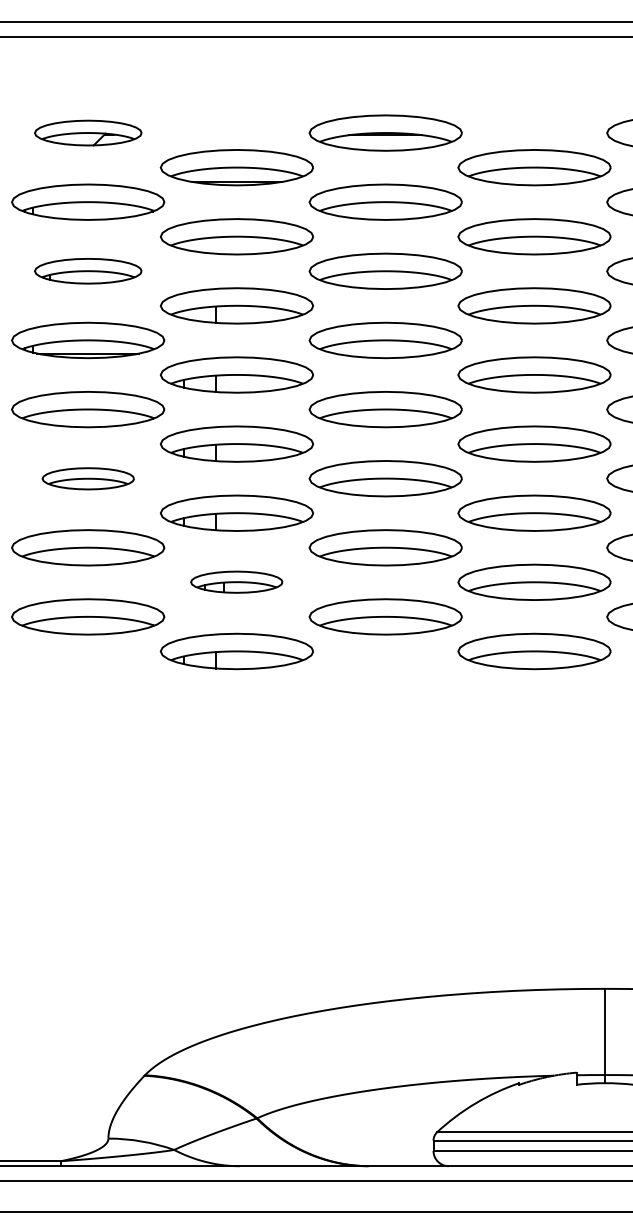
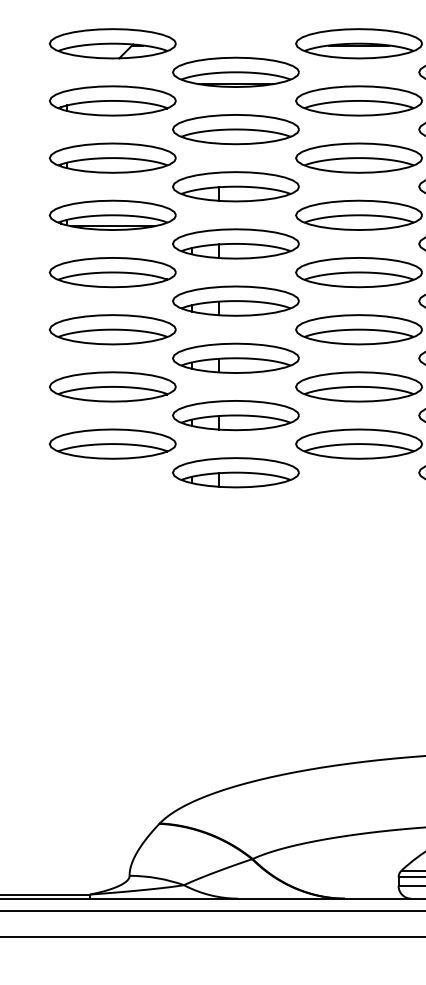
part: (88, 132) -> (113, 43), size x1.43
part: (88, 270) -> (113, 157), size x1.43
part: (88, 478) -> (113, 329), size x1.67
part: (236, 581) -> (235, 414), size x1.67

